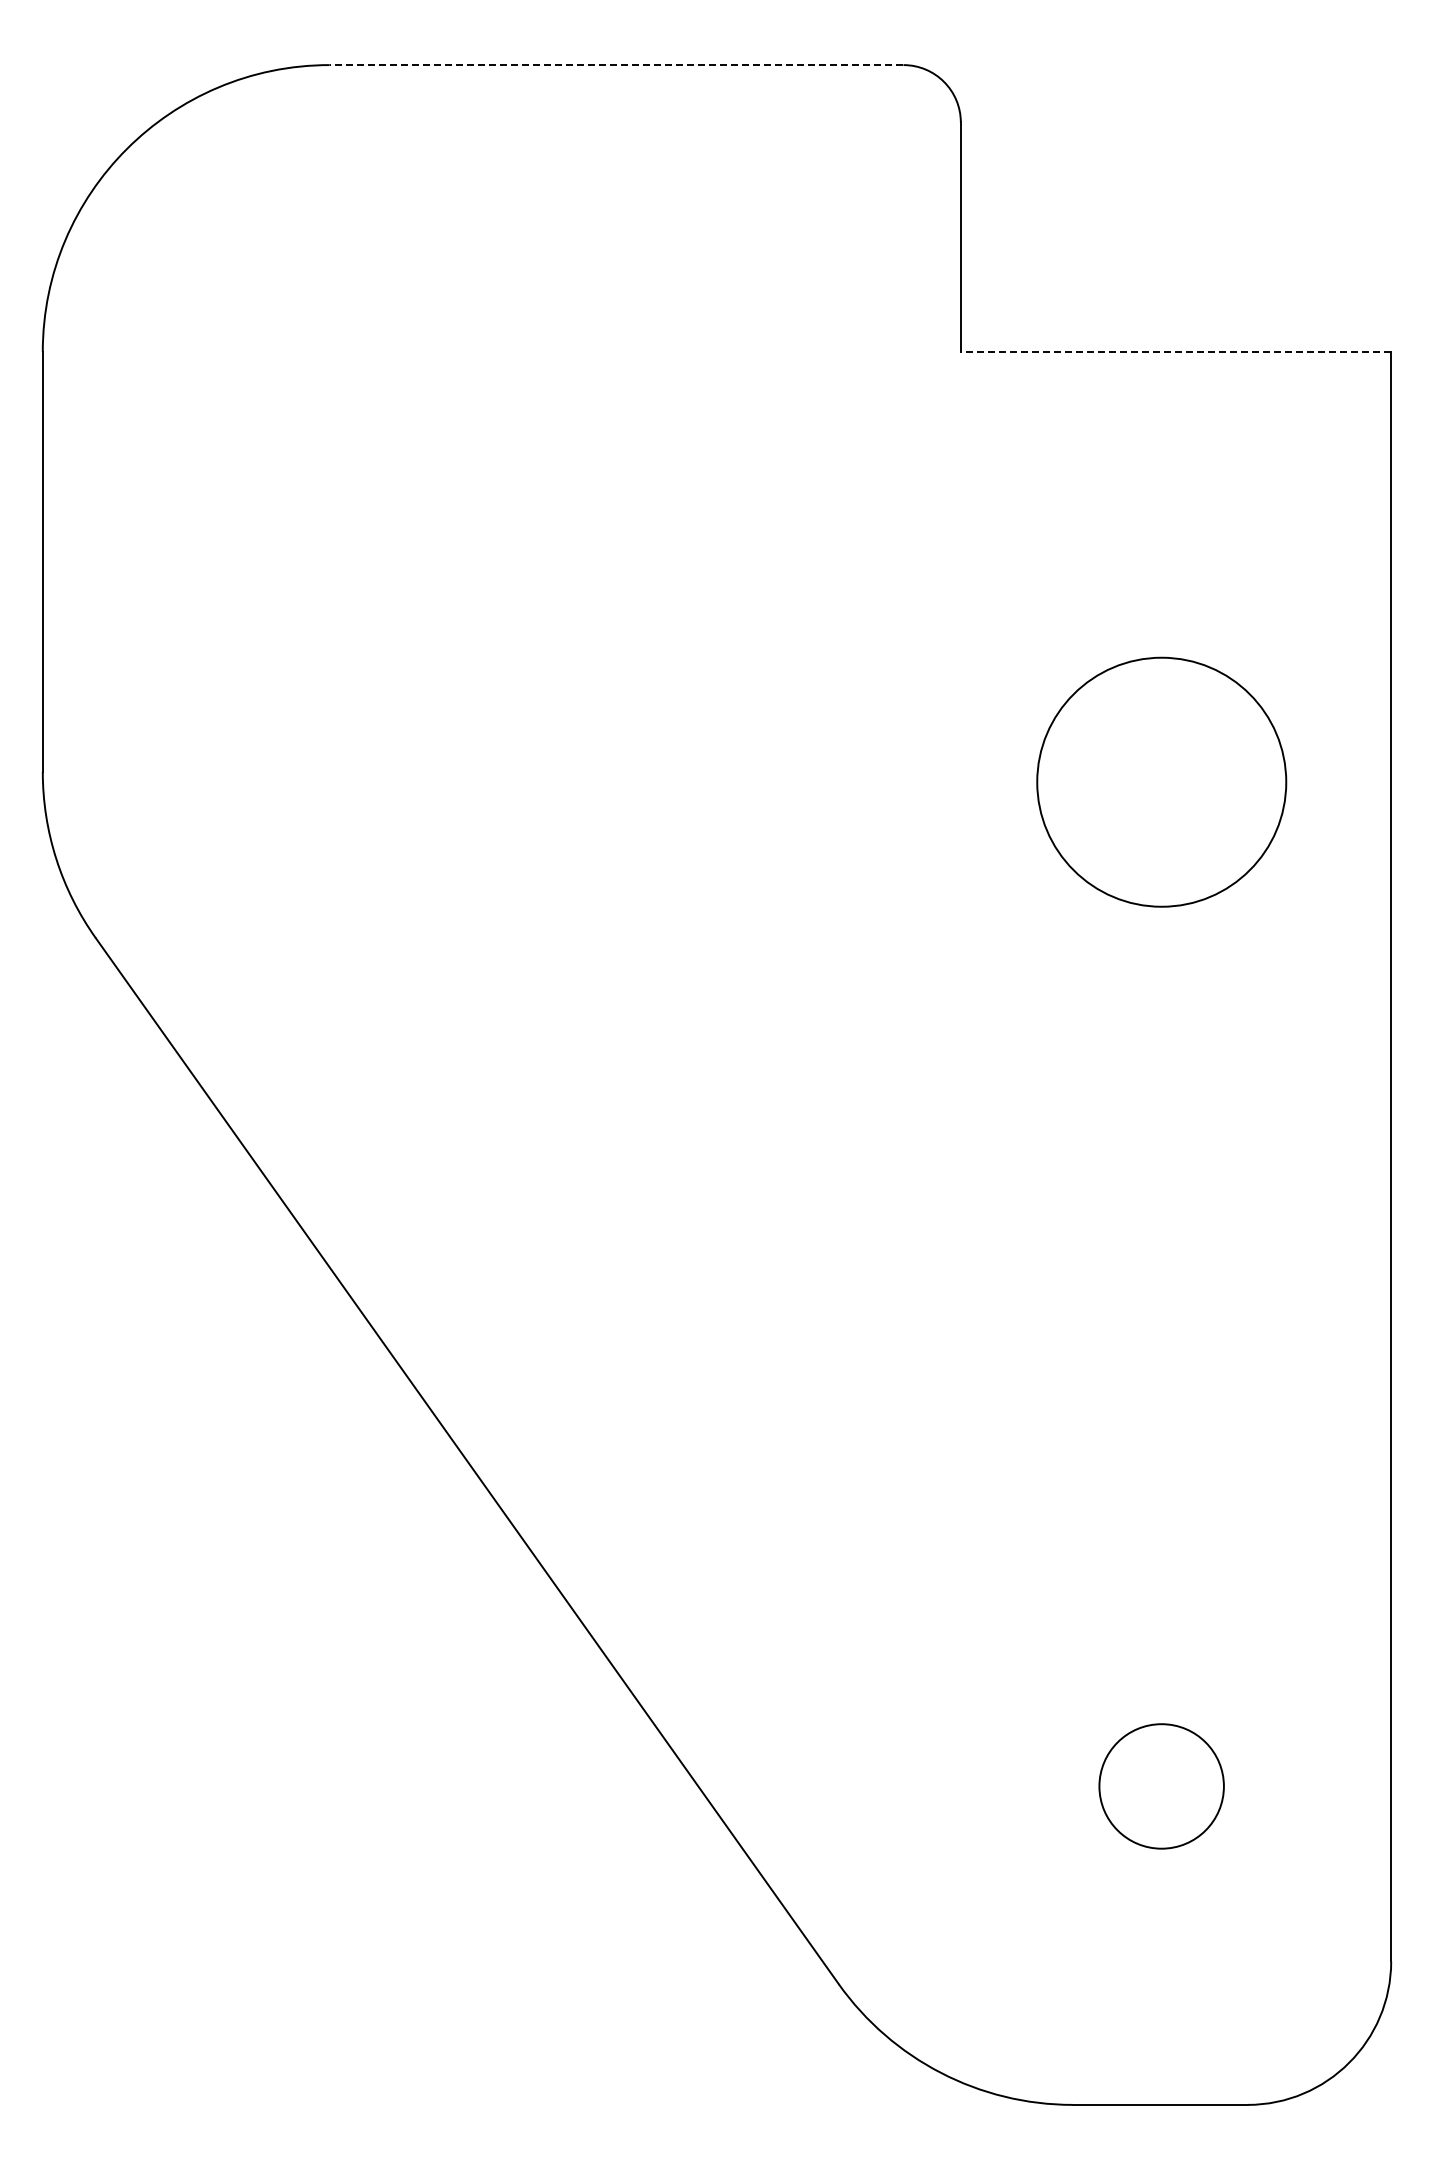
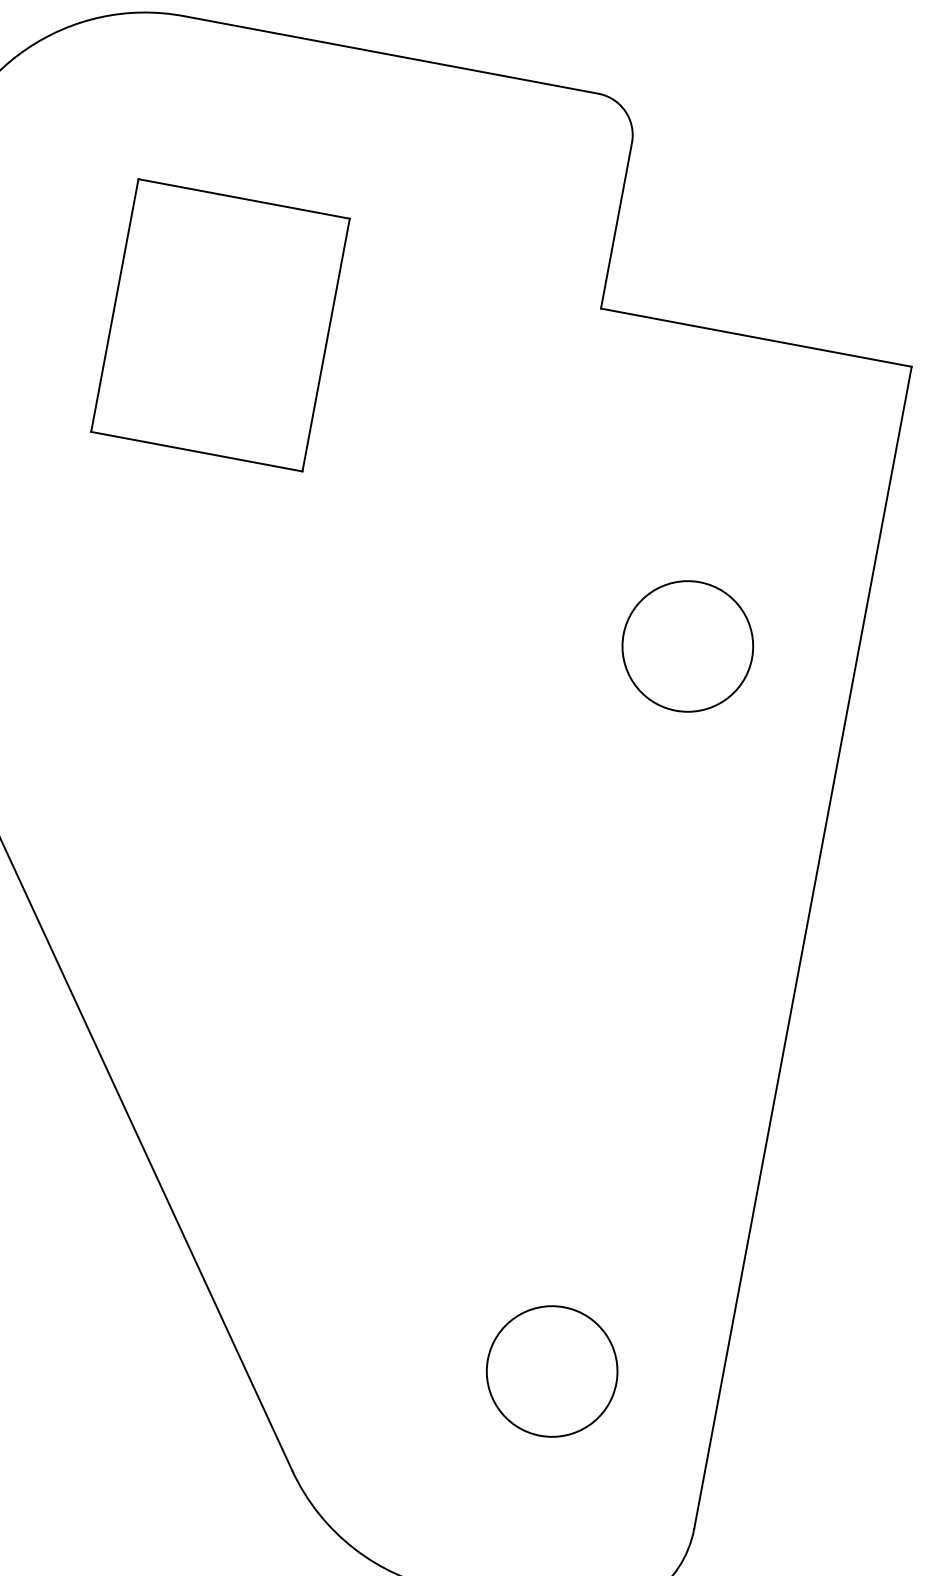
line: (616, 65) -> (391, 55), dashed -> solid
line: (1175, 351) -> (756, 337), dashed -> solid
part: (455, 469) -> (220, 325), added
circle: (1161, 782) -> (687, 646), size x0.71
circle: (1161, 1786) -> (552, 1371), size x1.43

